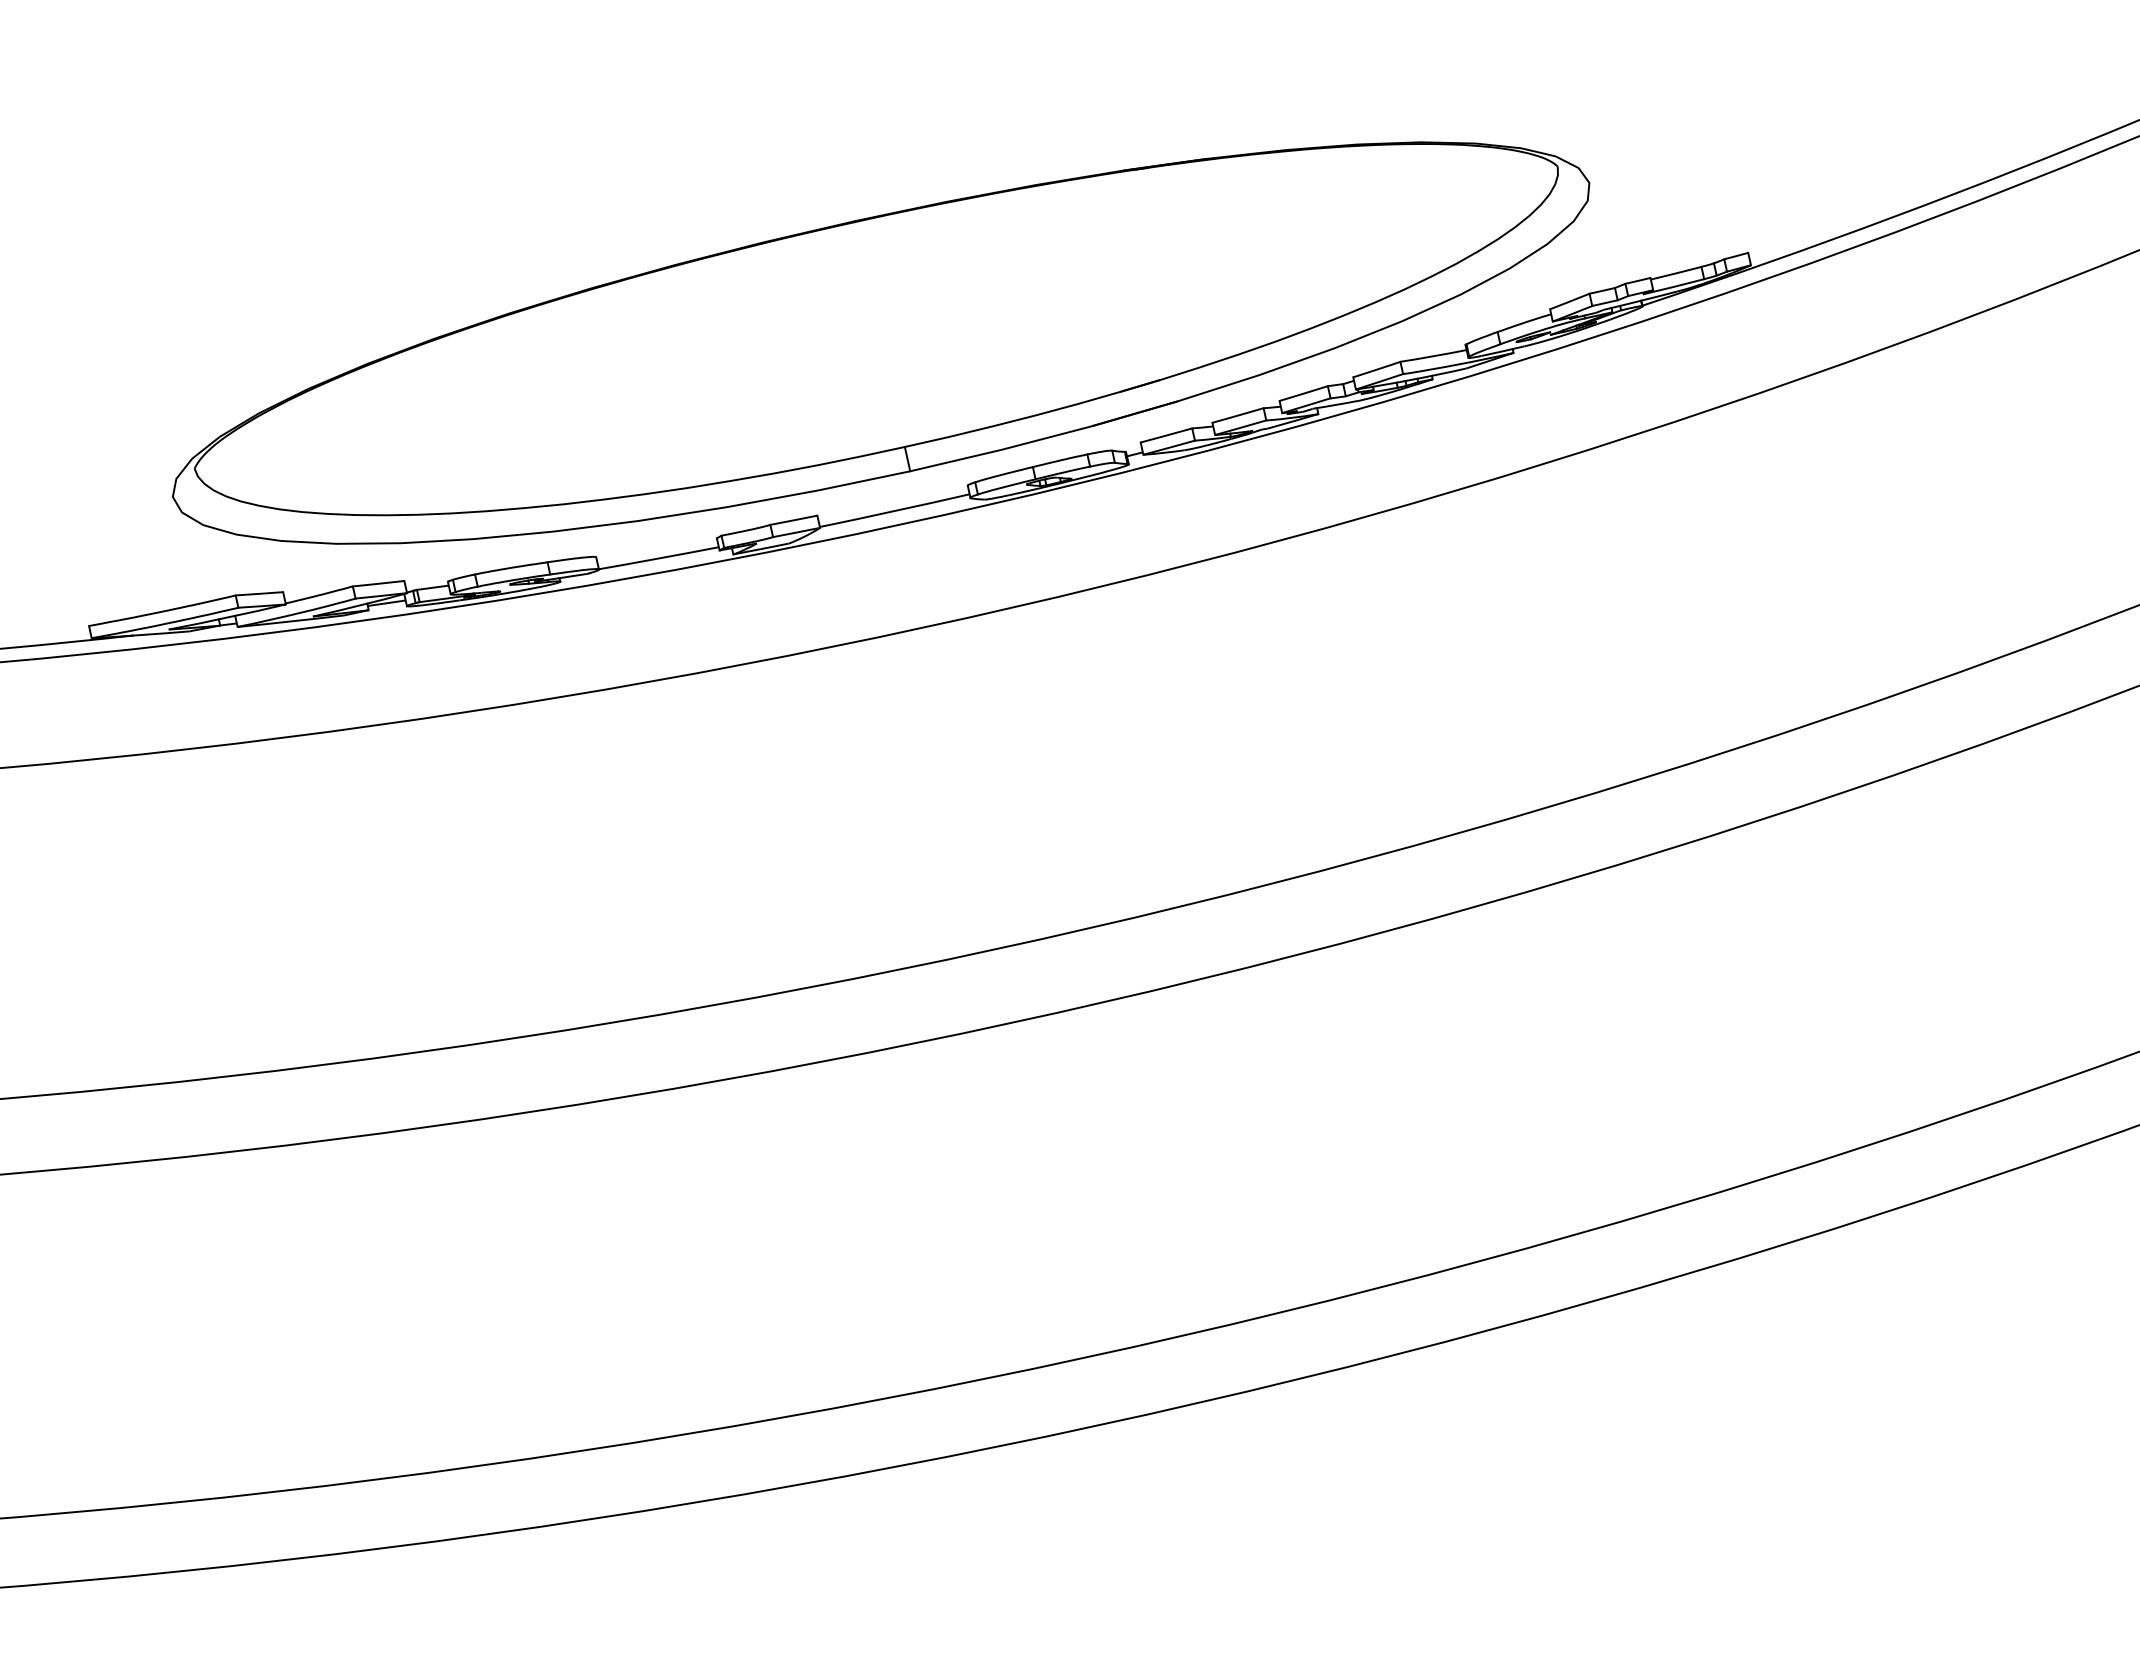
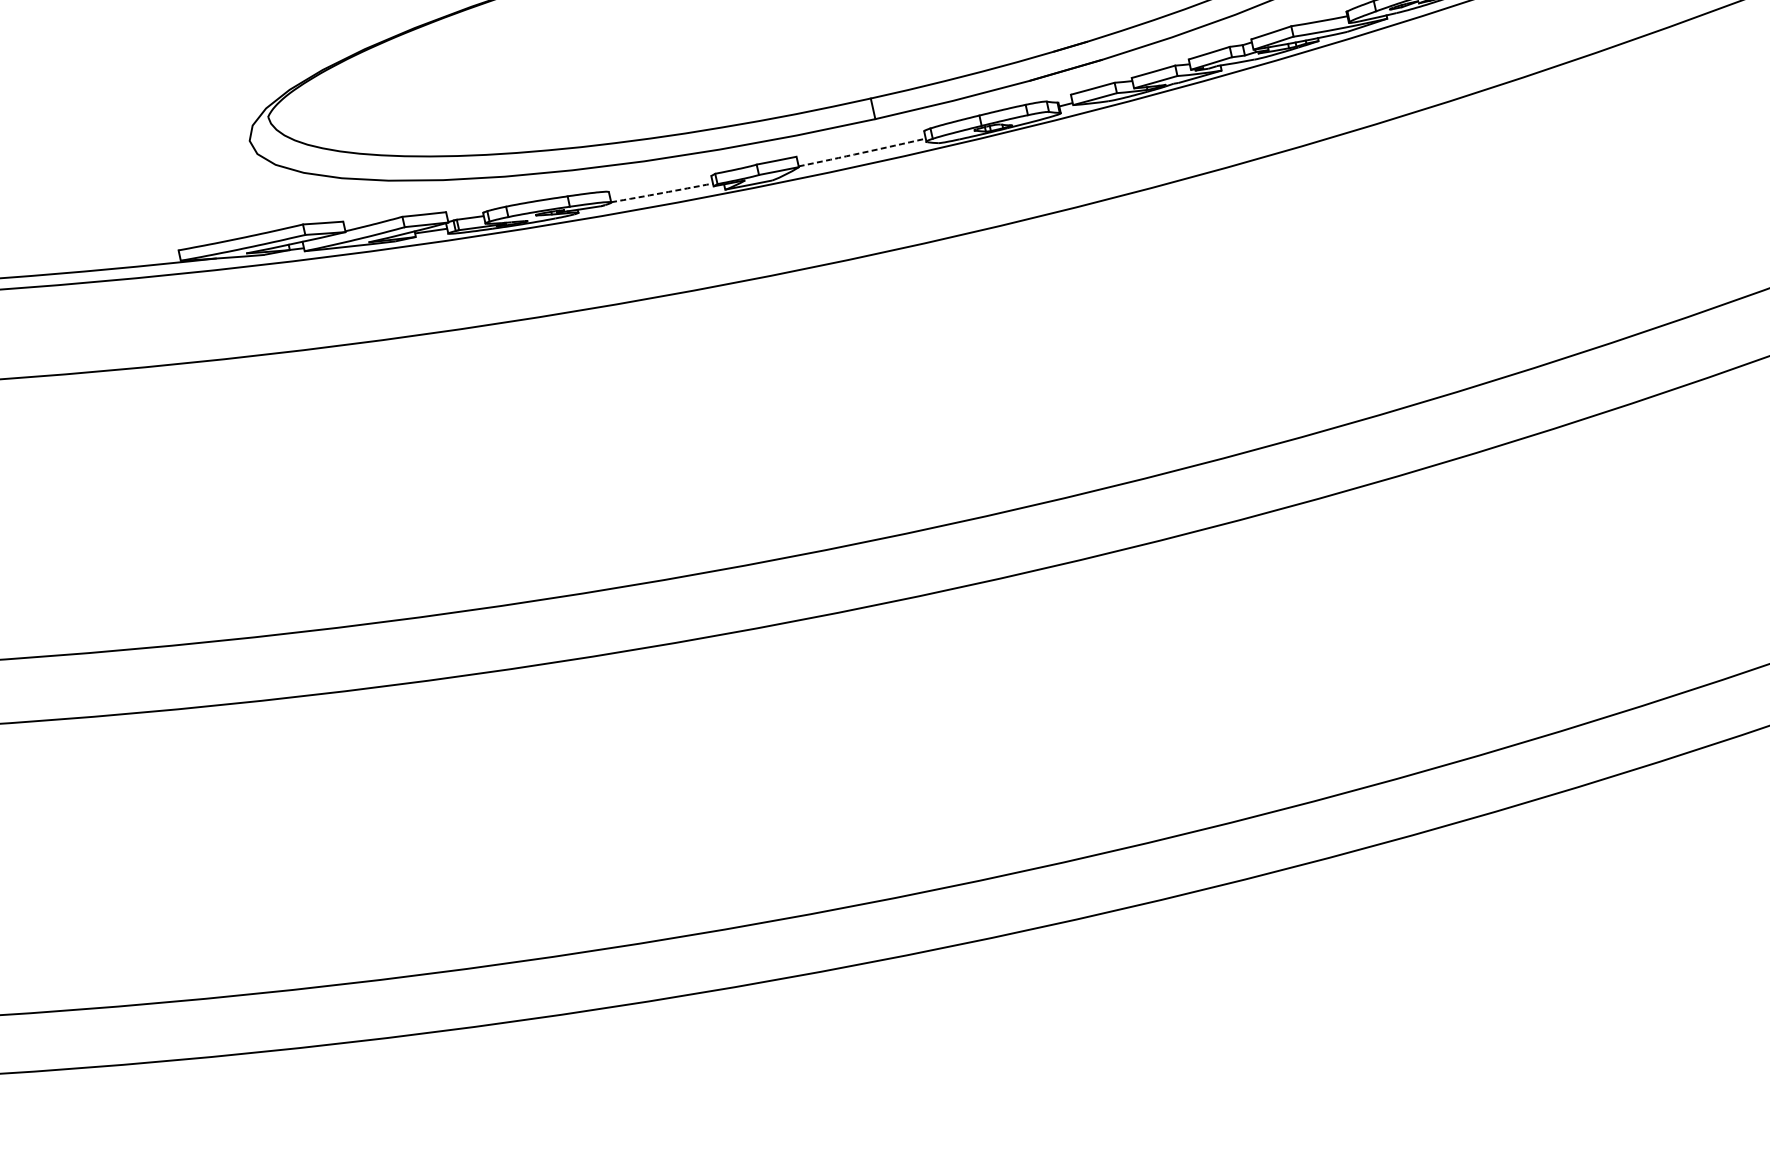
arc: (894, 511) -> (862, 153), solid -> dashed
arc: (658, 558) -> (661, 193), solid -> dashed

